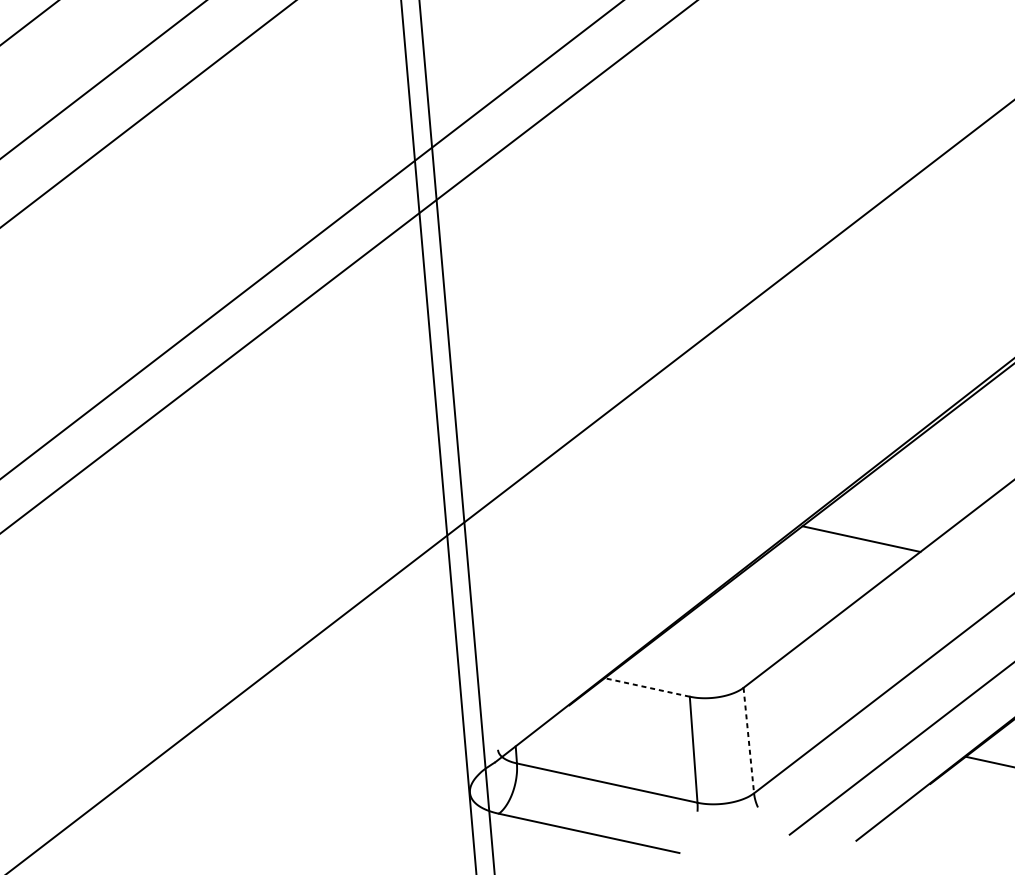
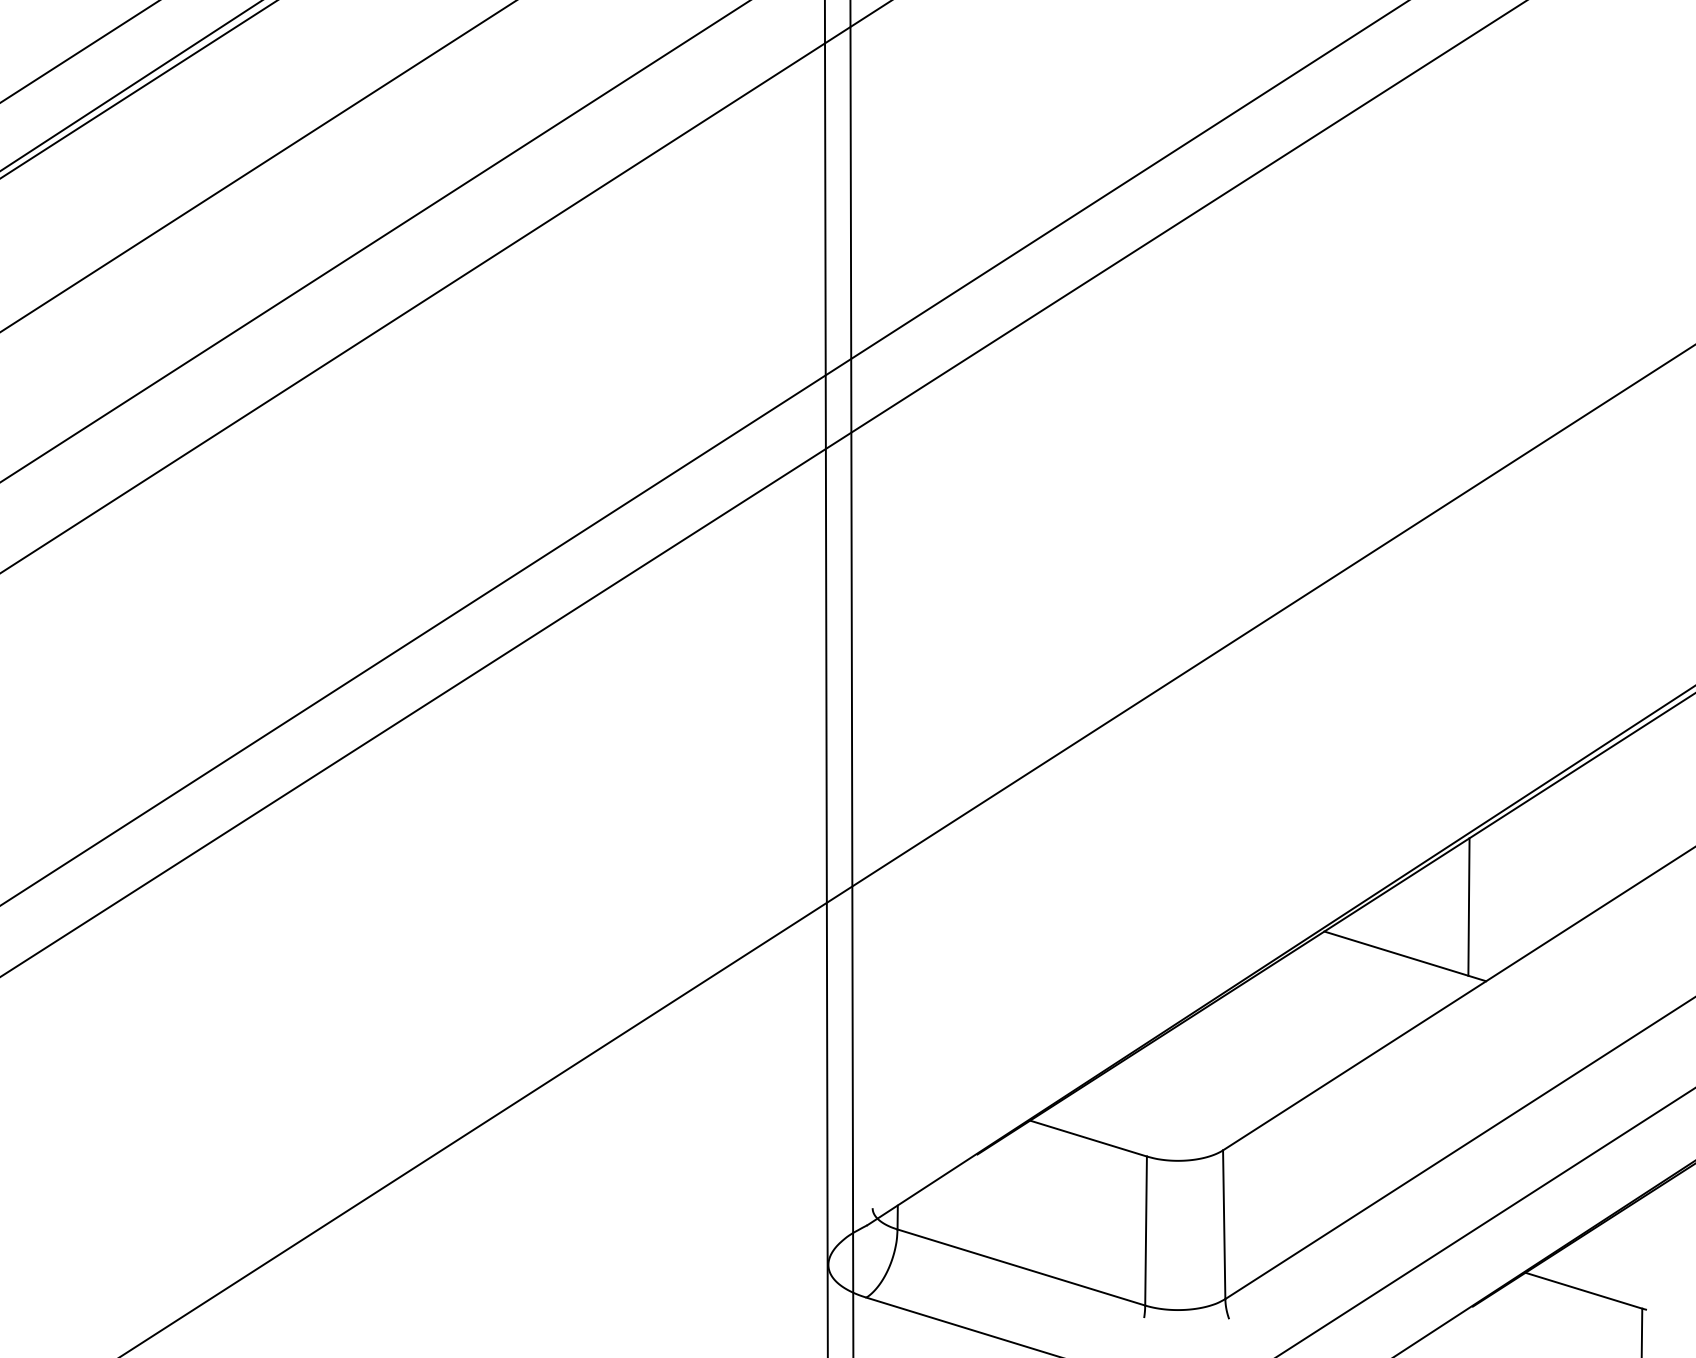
line: (903, 499) -> (1468, 906), added
line: (647, 687) -> (1088, 1138), dashed -> solid
line: (749, 741) -> (1224, 1225), dashed -> solid

